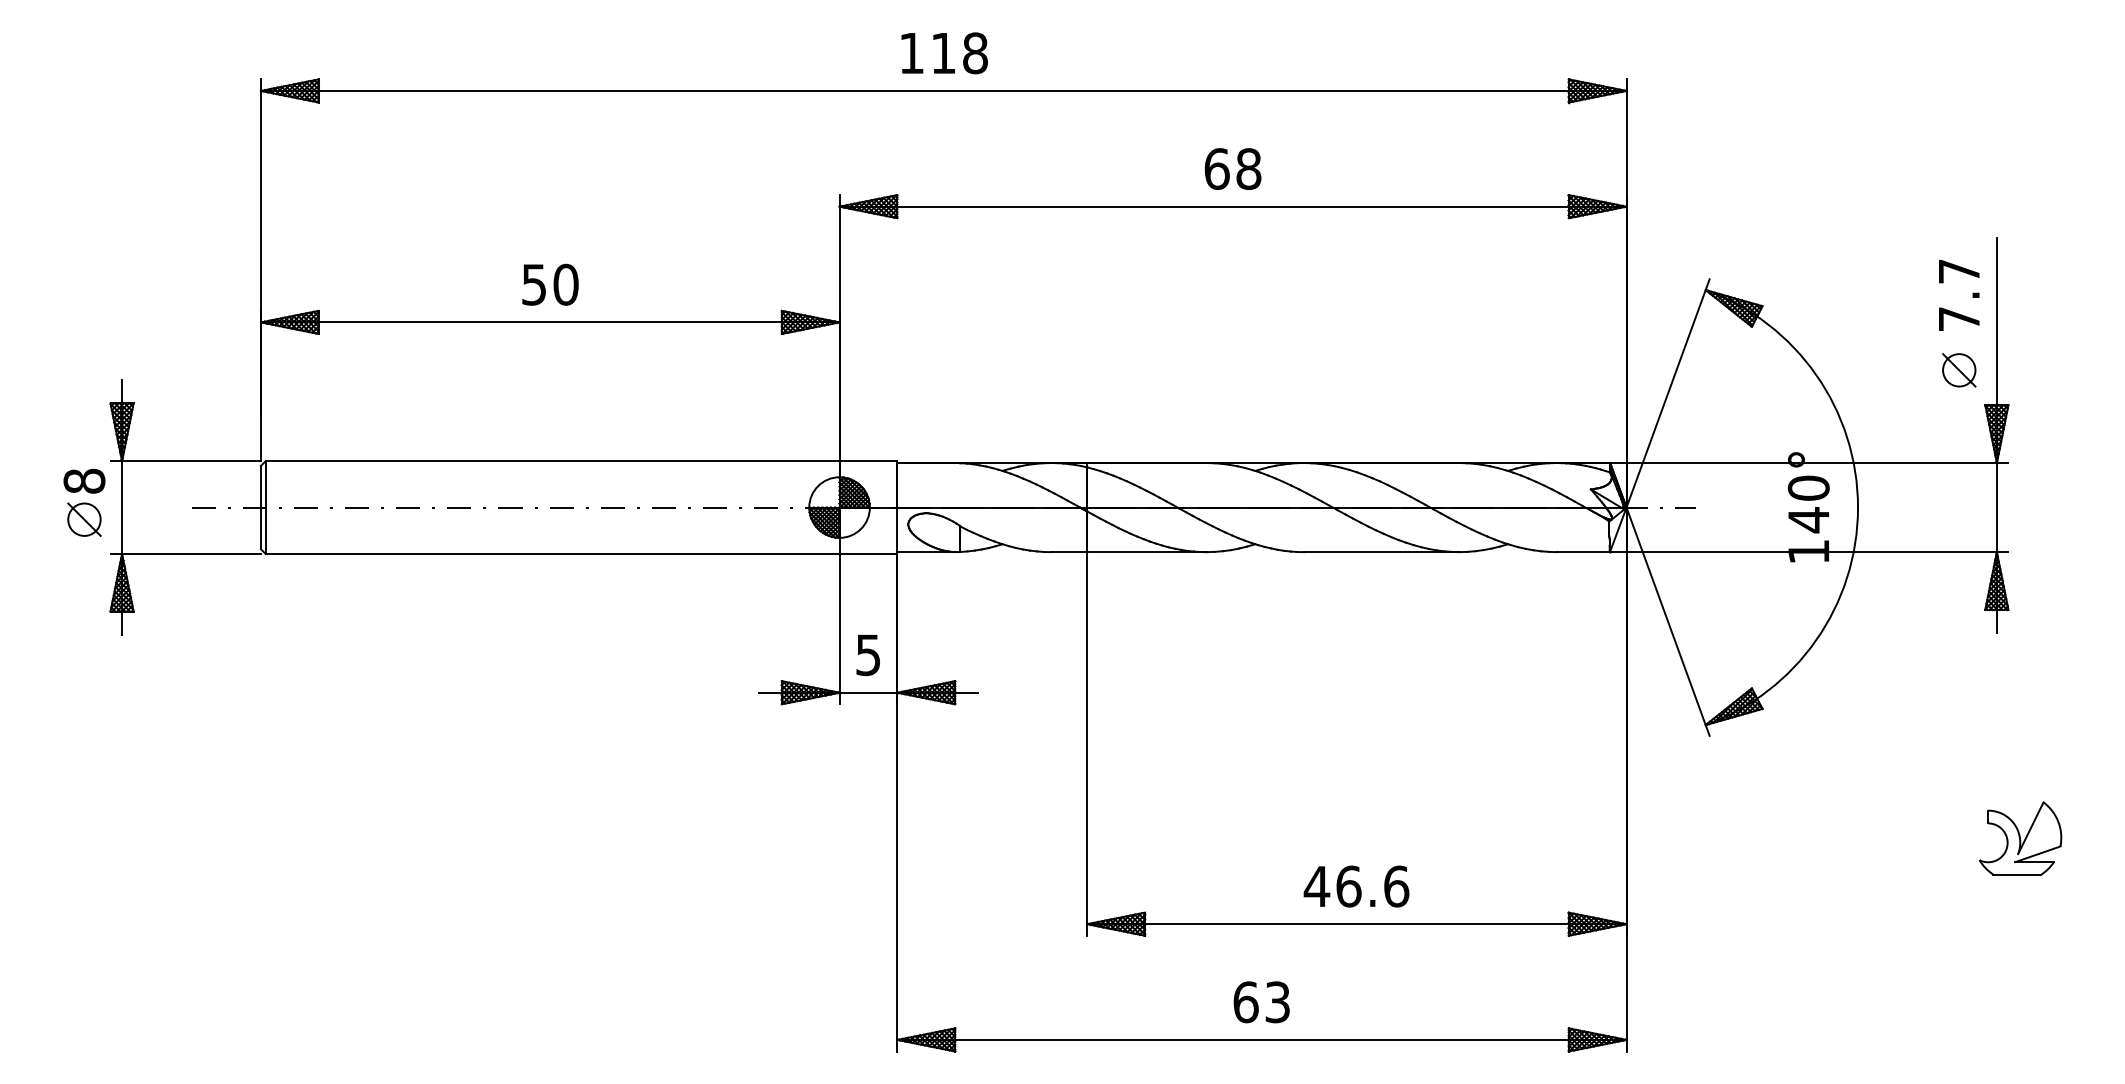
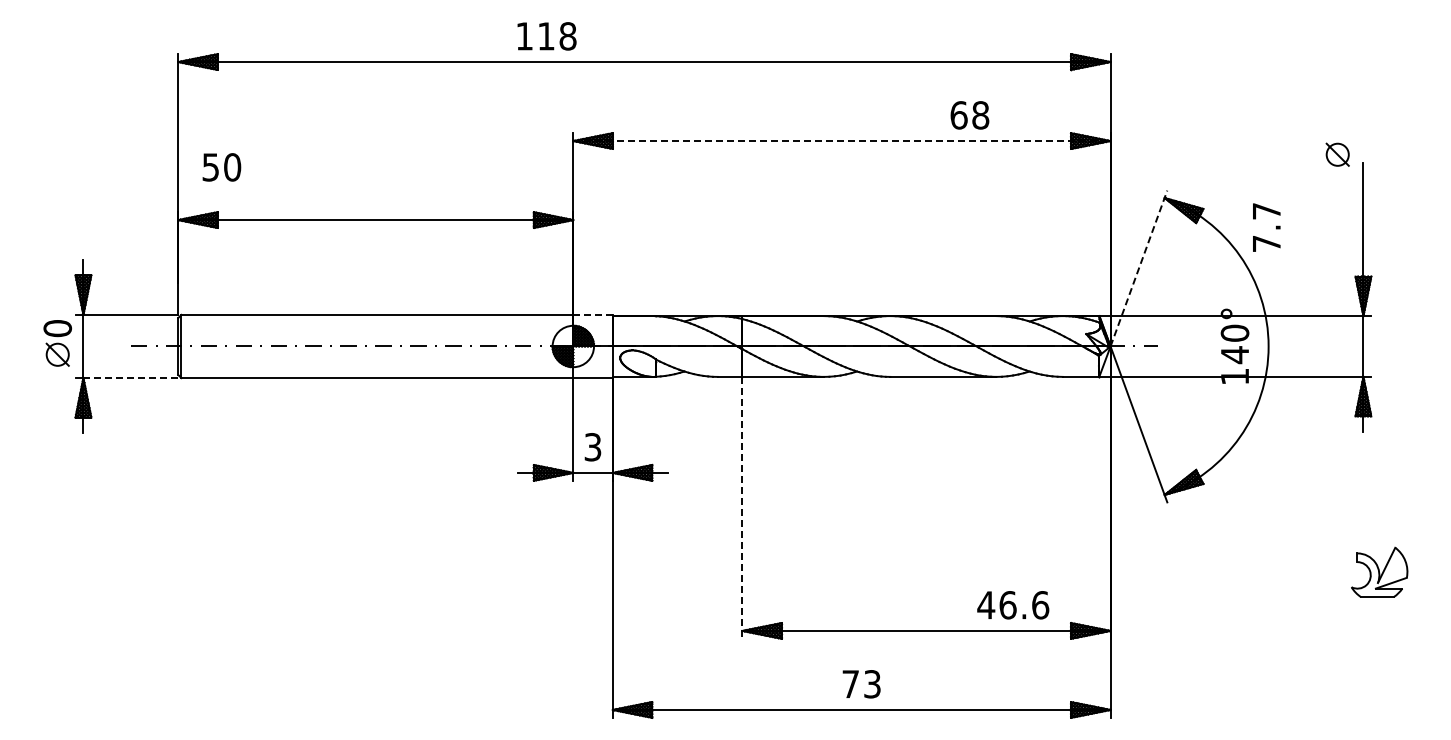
text: (943, 53) -> (546, 36), moved
text: (1232, 169) -> (969, 115), moved
line: (1232, 207) -> (841, 141), solid -> dashed
text: (549, 284) -> (221, 167), moved
text: (1958, 295) -> (1266, 227), moved
part: (1958, 369) -> (1337, 154), moved
line: (1667, 393) -> (1138, 268), solid -> dashed
line: (869, 460) -> (593, 314), solid -> dashed
text: (84, 481) -> (57, 328), 8 -> 0
line: (191, 554) -> (130, 378), solid -> dashed
text: (869, 654) -> (593, 446), 5 -> 3
line: (1087, 743) -> (742, 507), solid -> dashed
text: (1356, 886) -> (1013, 605), moved
text: (1245, 1002) -> (850, 684), 63 -> 73

